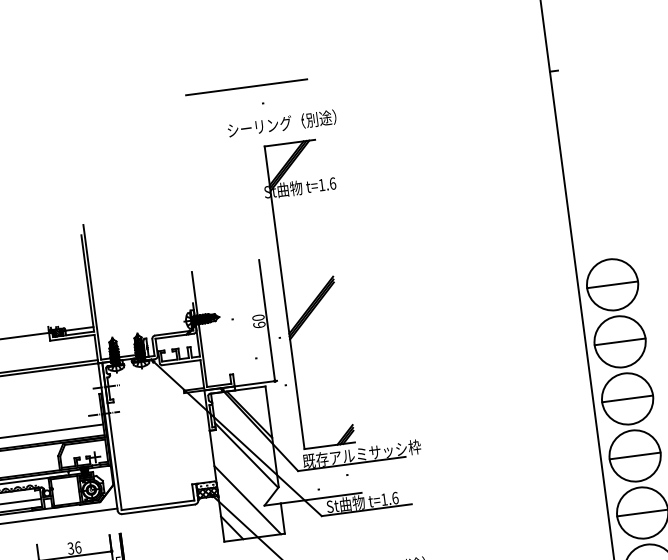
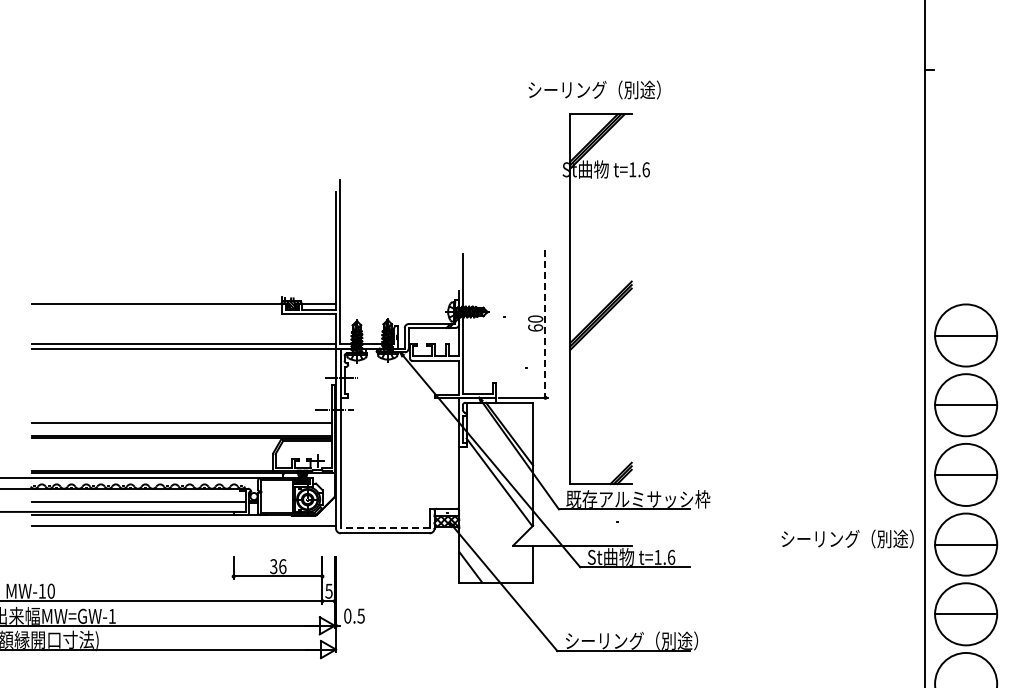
line: (246, 86) -> (557, 39), removed
line: (267, 320) -> (545, 323), solid -> dashed
part: (537, 463) -> (847, 538), added
line: (247, 500) -> (493, 536), removed
line: (157, 505) -> (384, 528), solid -> dashed

